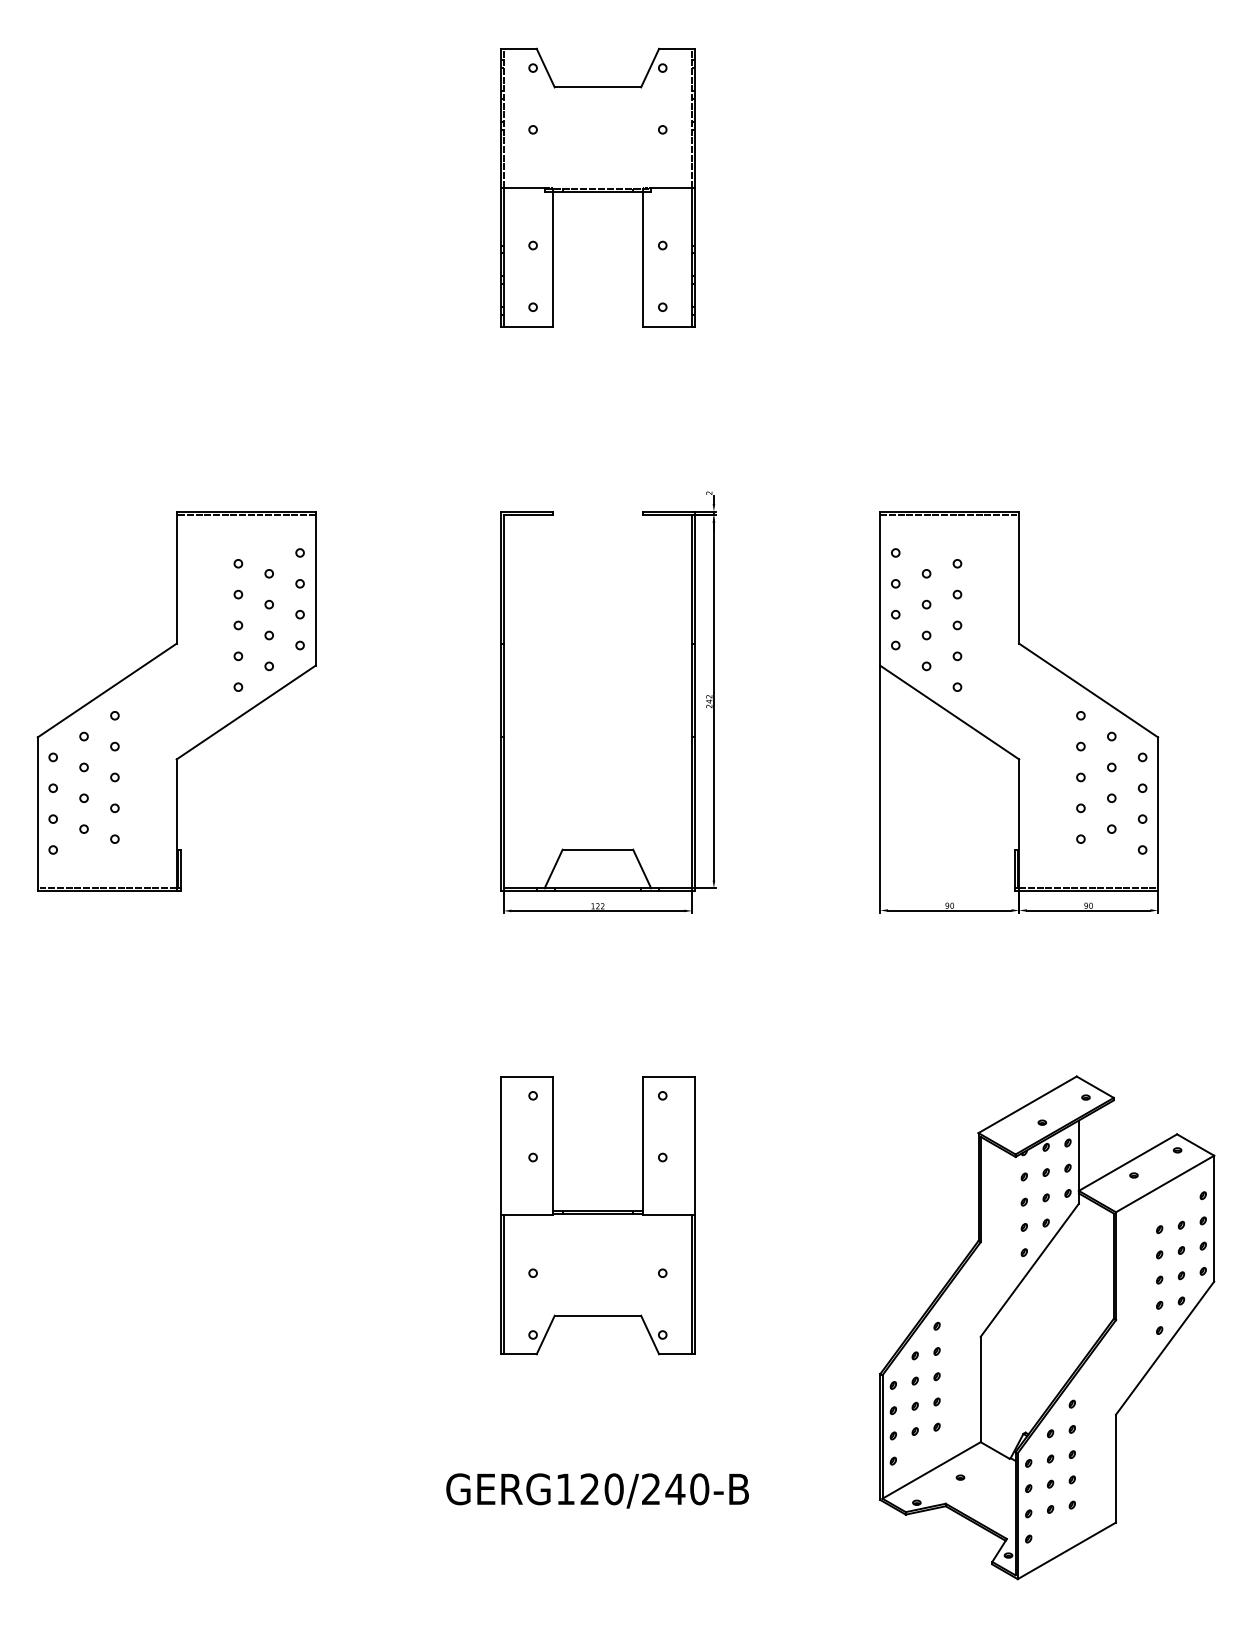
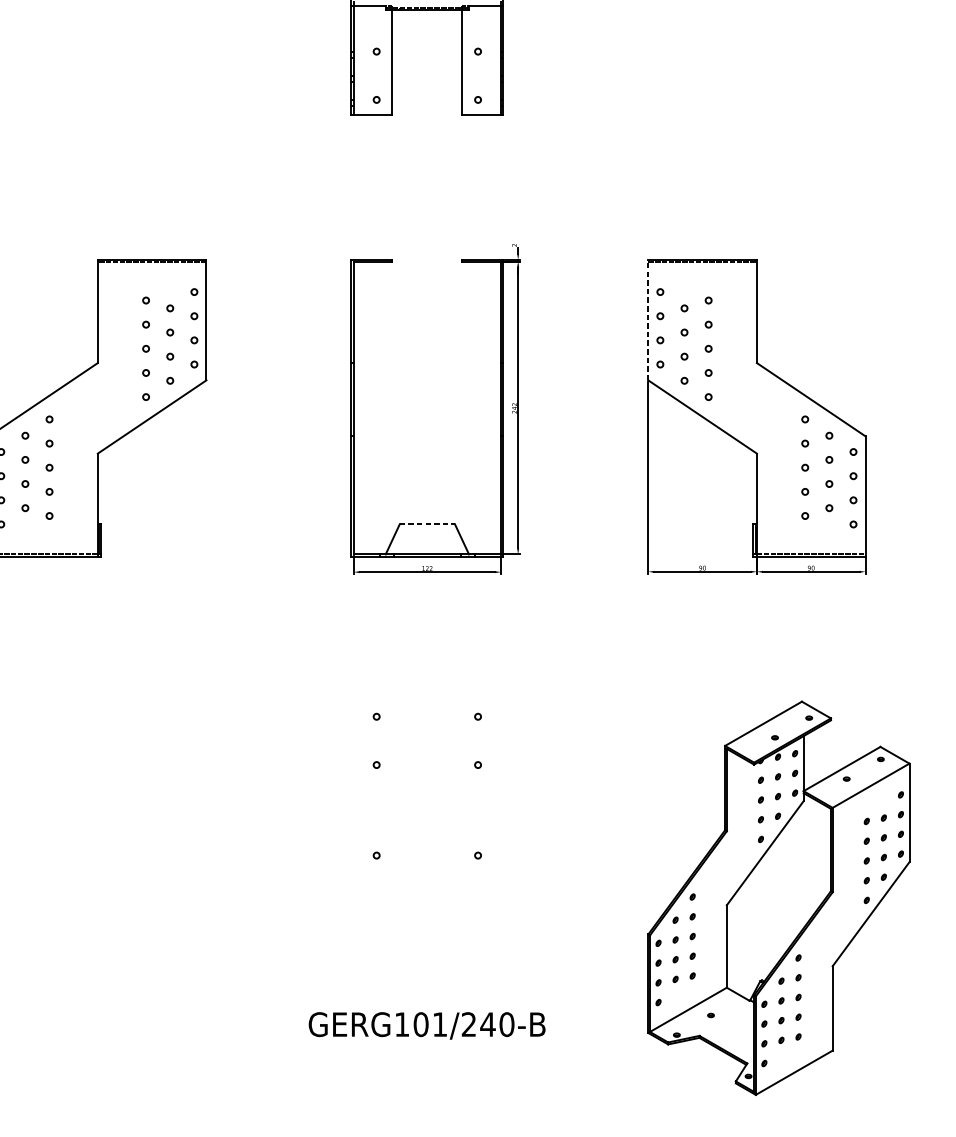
line: (880, 588) -> (648, 319), solid -> dashed
line: (598, 849) -> (427, 524), solid -> dashed
part: (597, 1215) -> (427, 810), removed
text: (601, 1489) -> (430, 1024), GERG120/240-B -> GERG101/240-B

